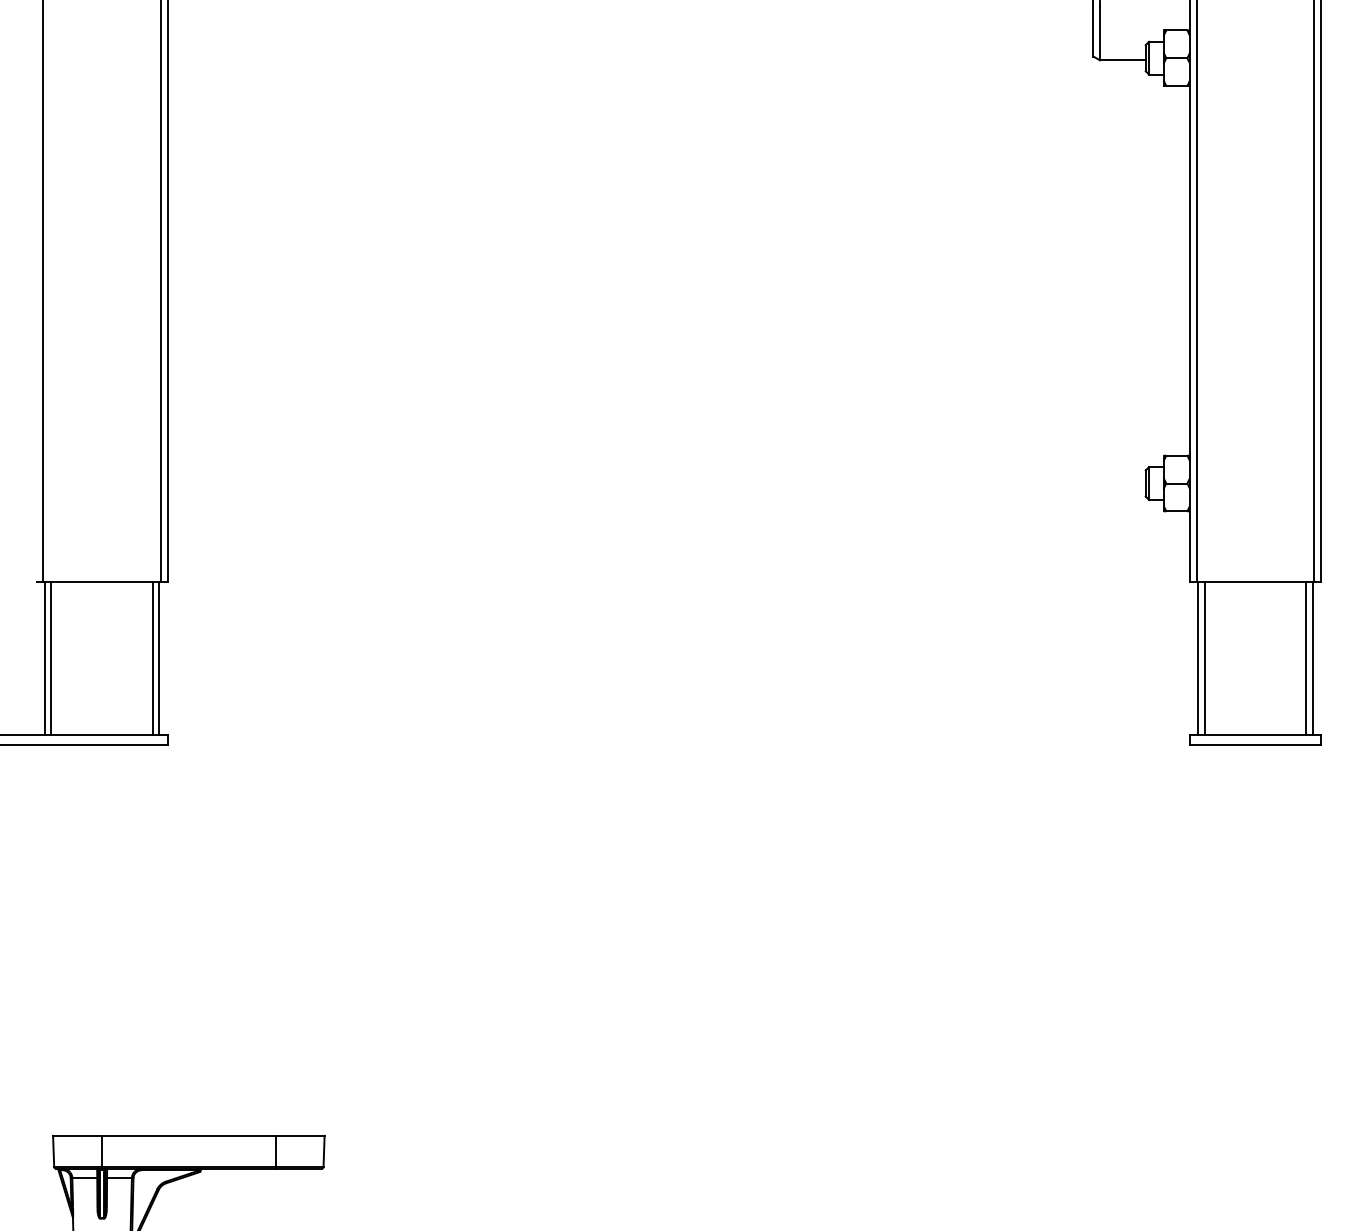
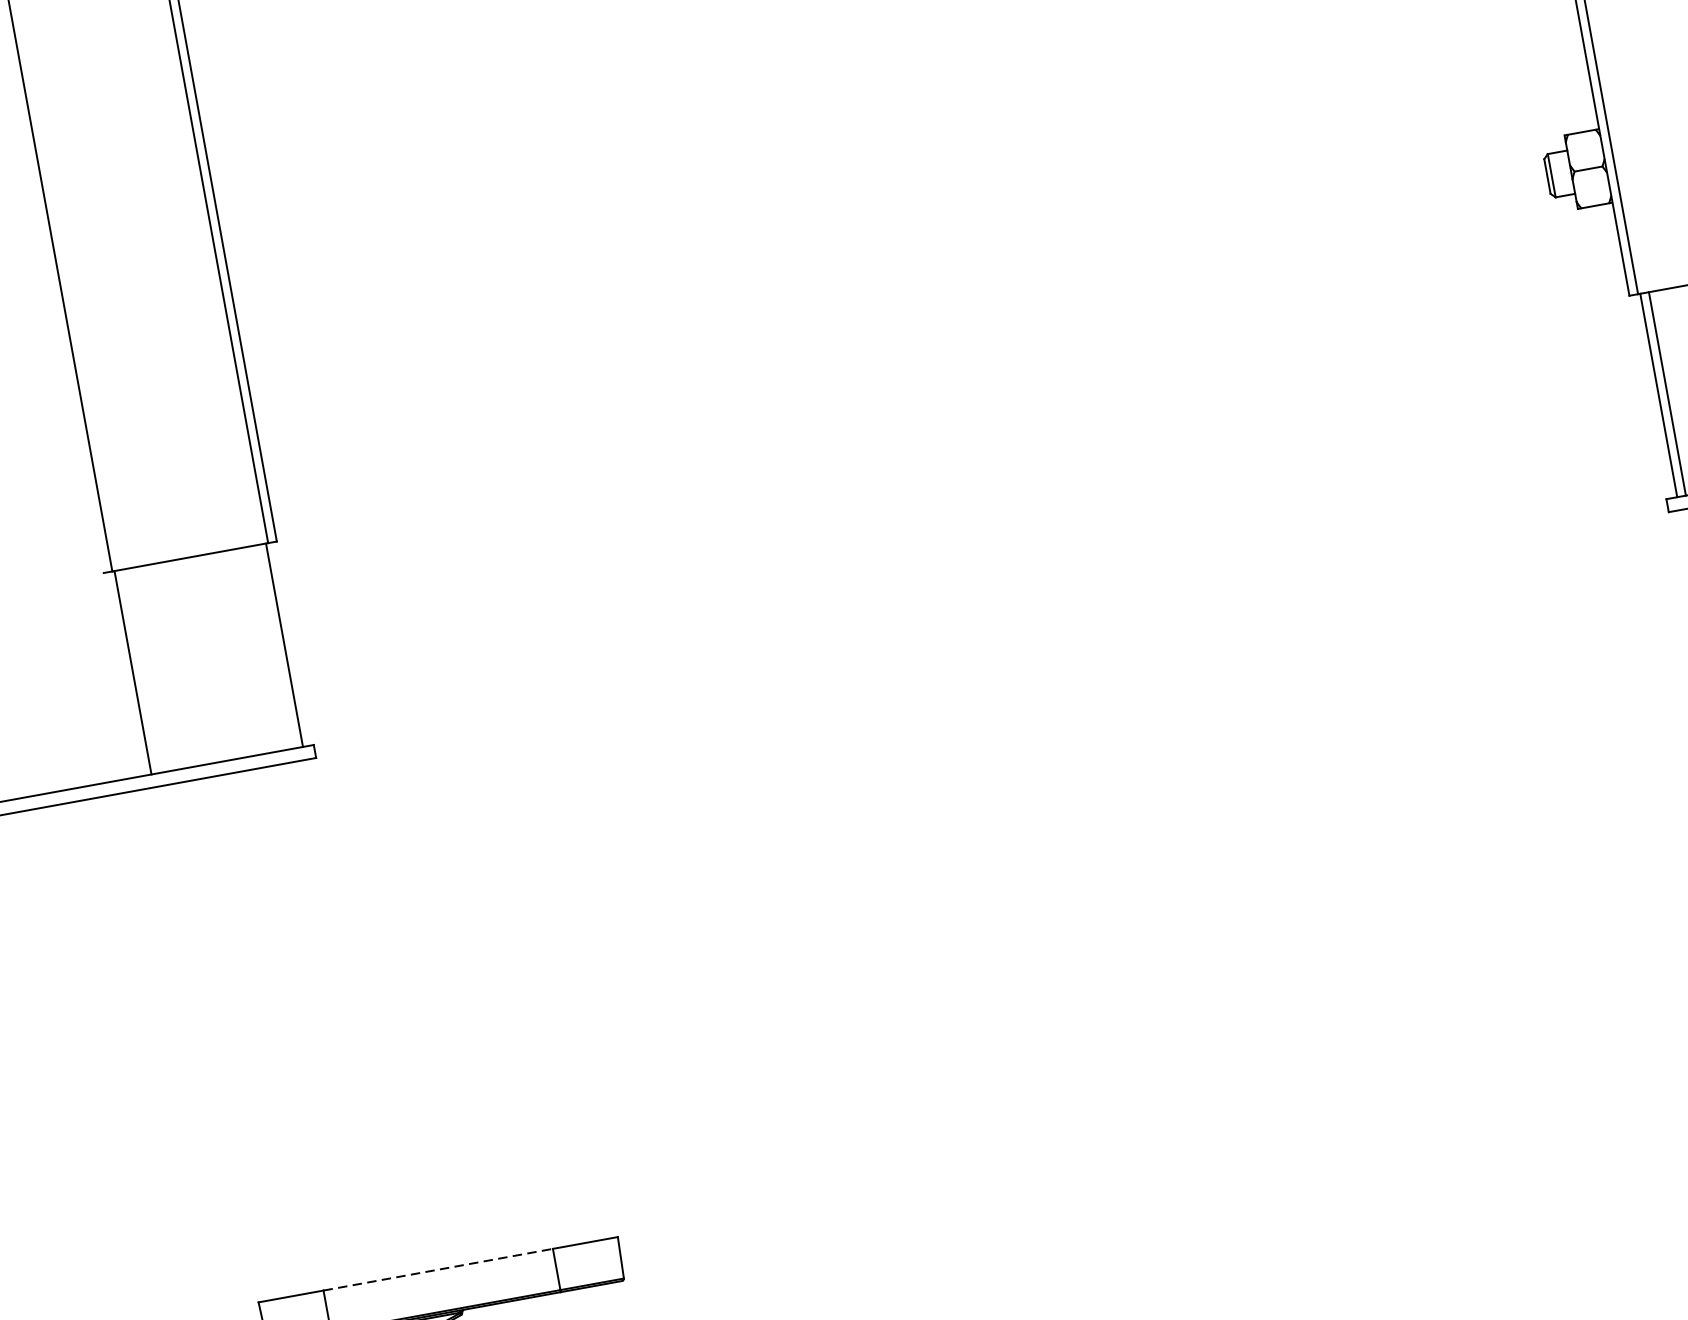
line: (51, 658) -> (141, 671), removed
line: (152, 658) -> (275, 646), removed
line: (188, 1135) -> (437, 1269), solid -> dashed

